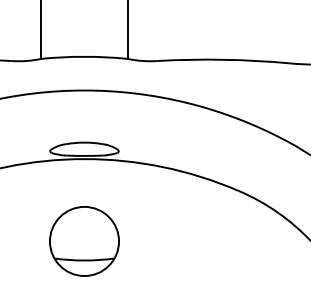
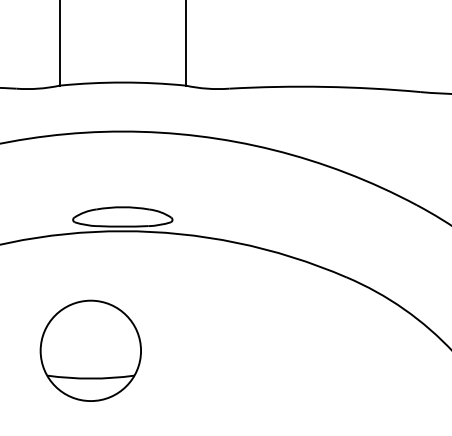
part: (84, 241) -> (90, 350), moved

